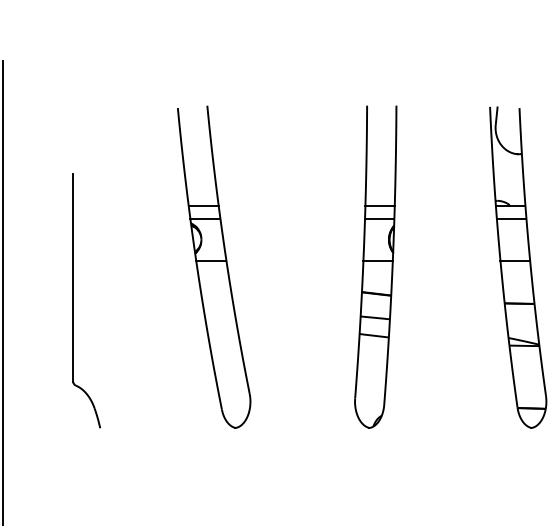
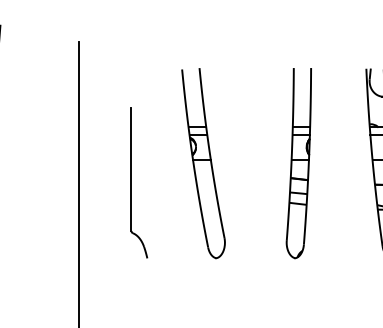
part: (73, 299) -> (131, 182), moved

